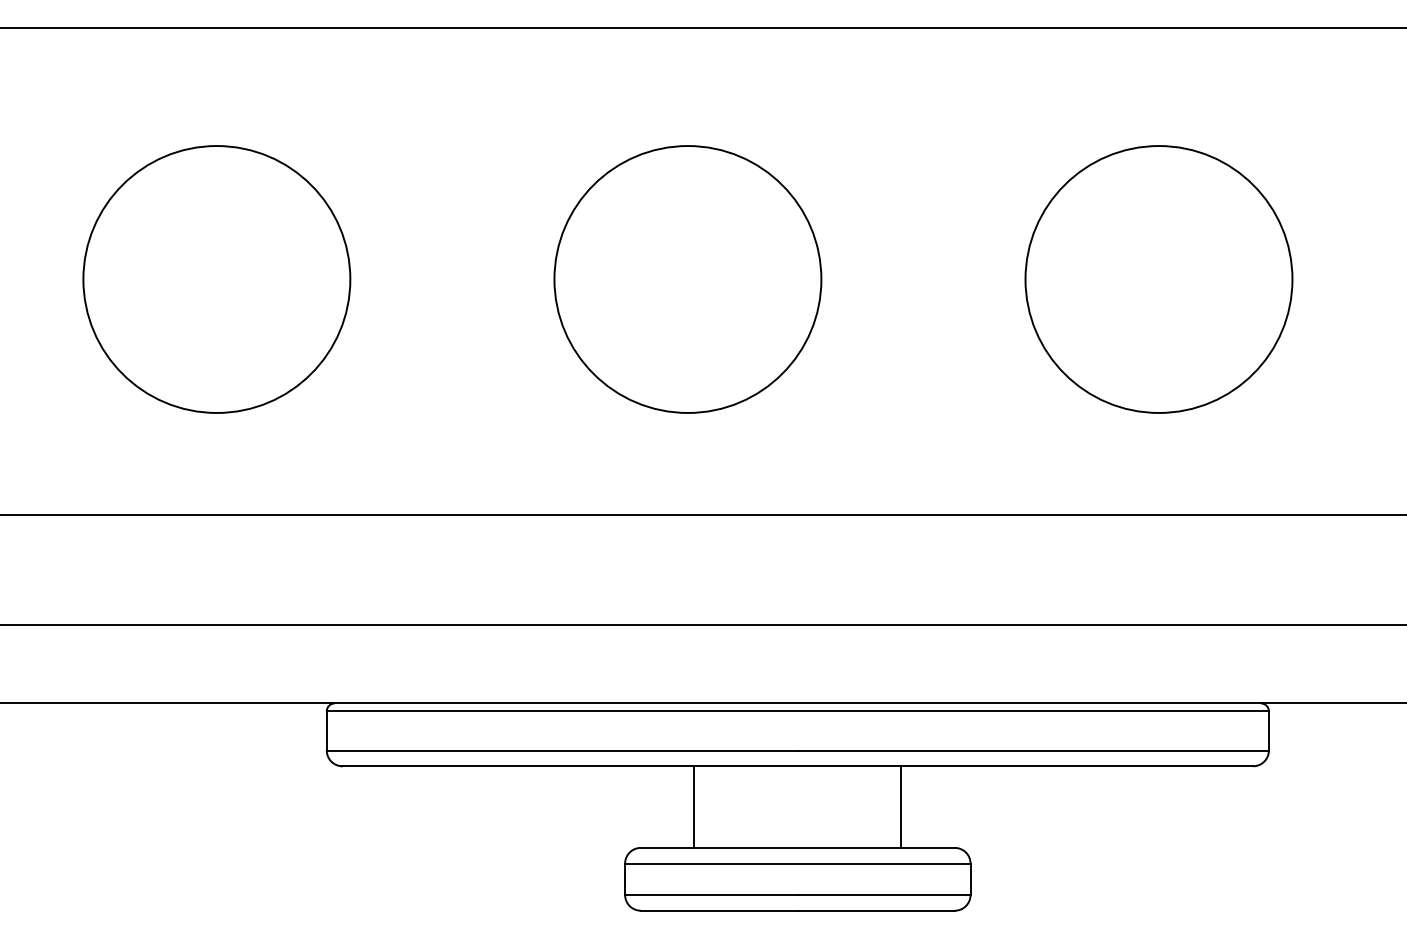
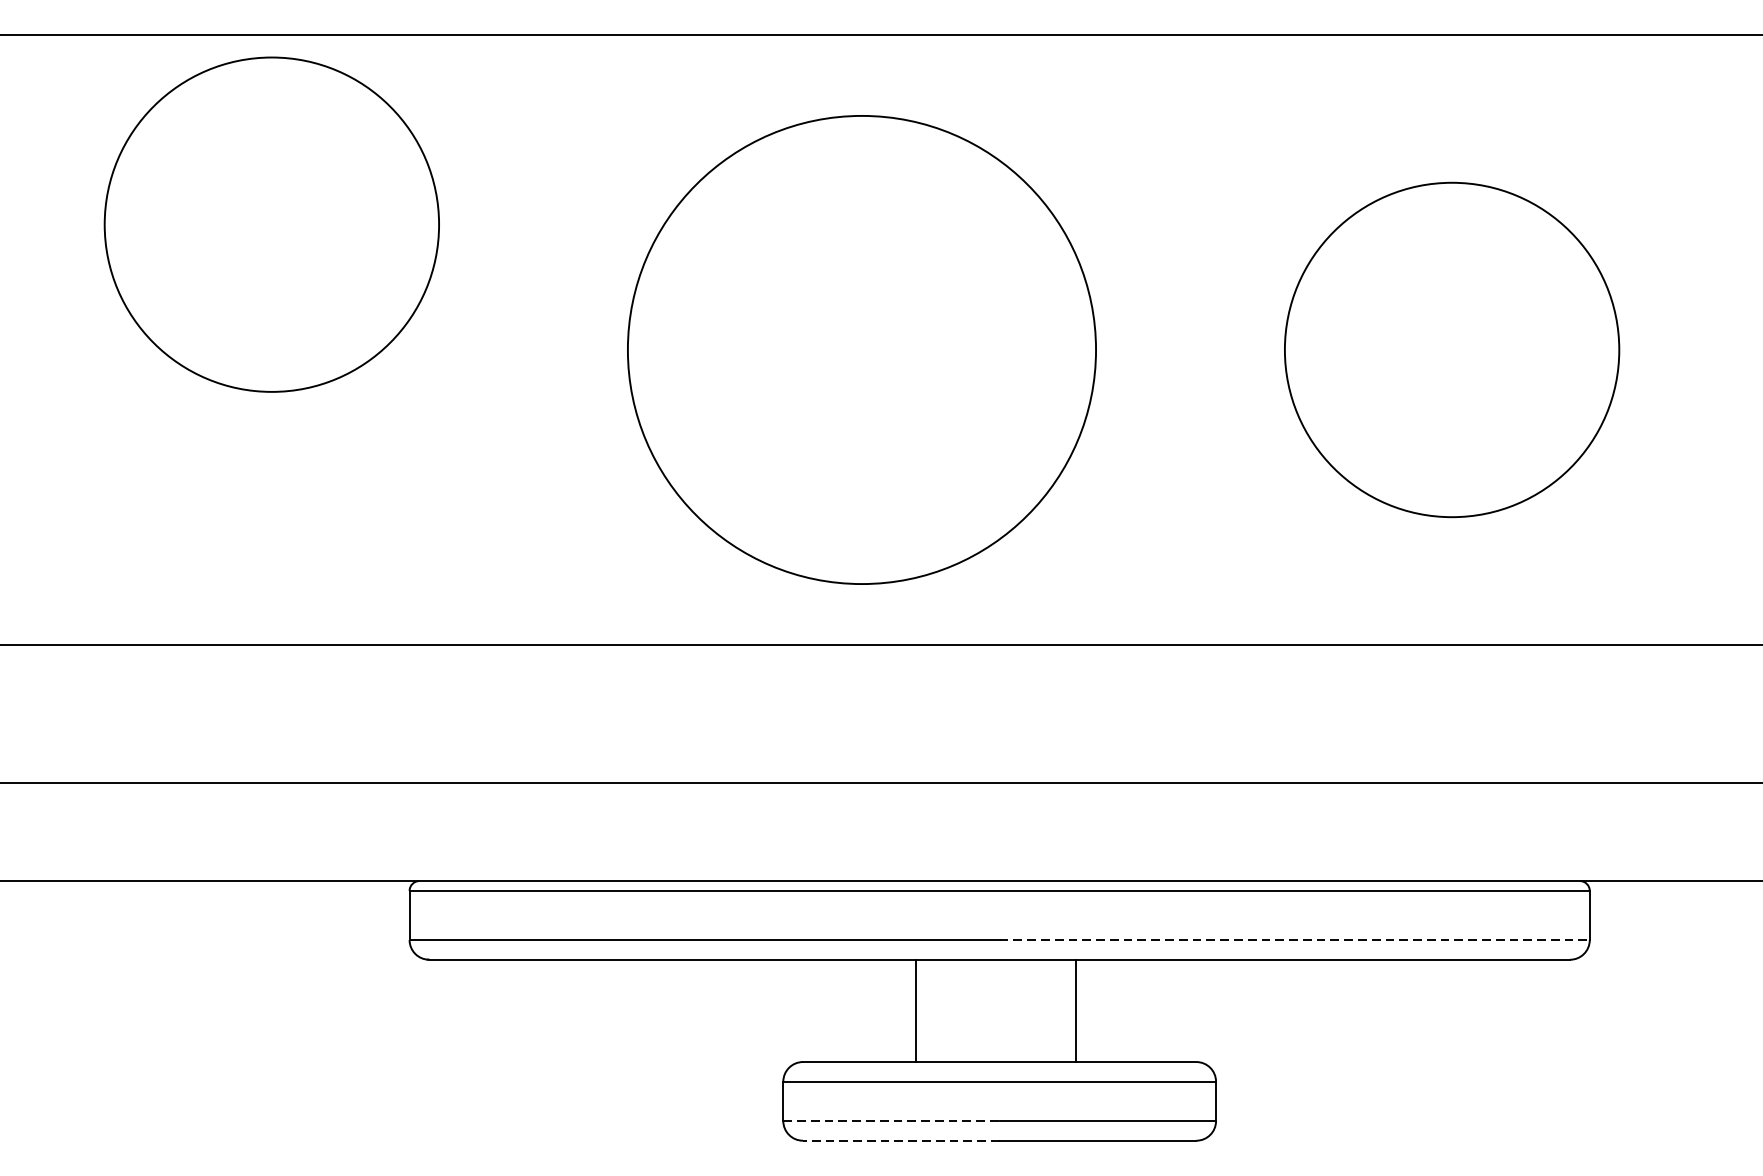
circle: (216, 279) -> (271, 224), moved
circle: (687, 279) -> (861, 349), size x1.4
line: (1033, 750) -> (1294, 940), solid -> dashed
line: (694, 806) -> (916, 1010), moved
line: (901, 806) -> (1075, 1010), moved
line: (711, 895) -> (891, 1121), solid -> dashed
line: (719, 910) -> (901, 1140), solid -> dashed

